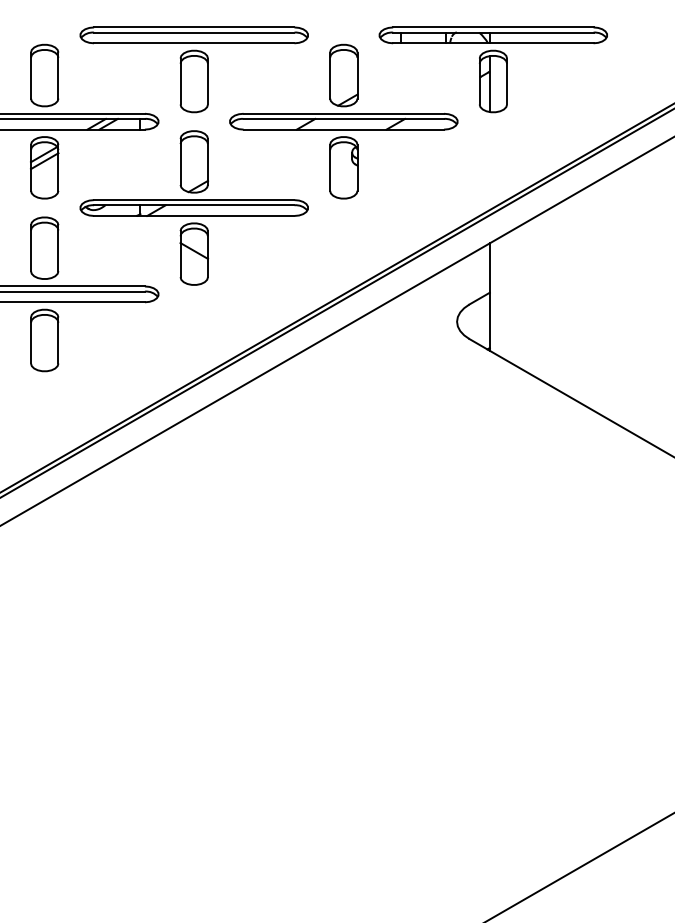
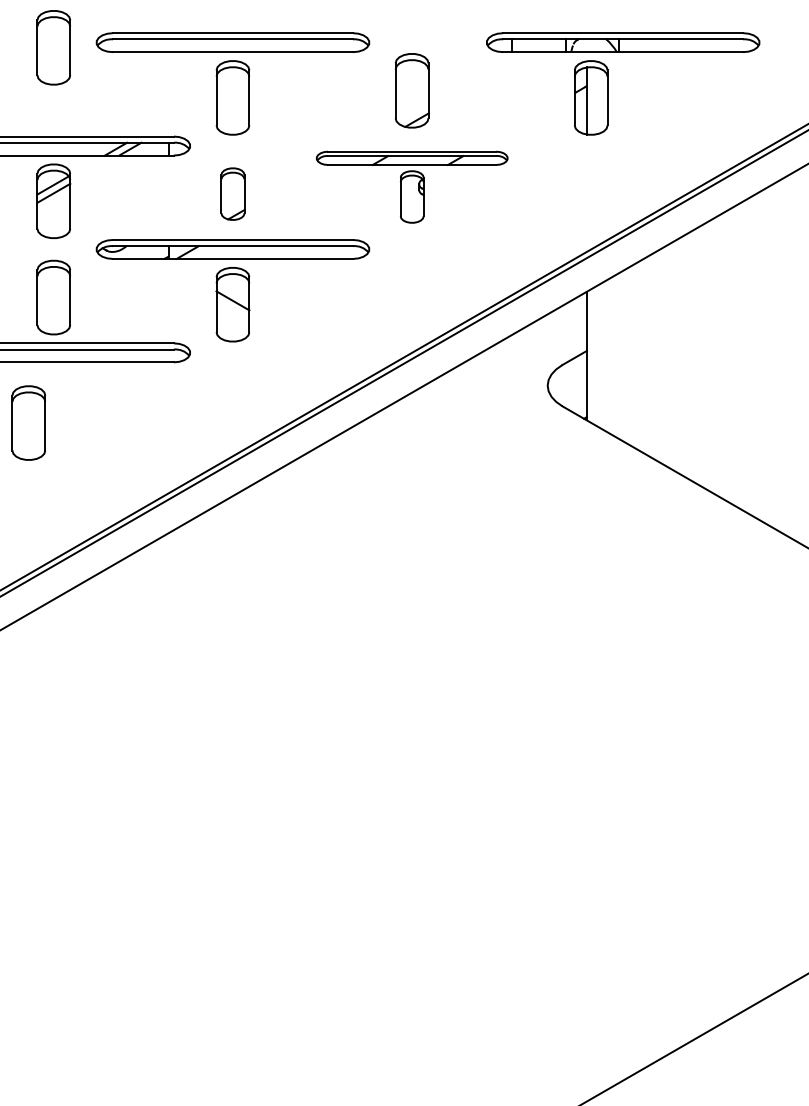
part: (493, 35) -> (623, 42), moved
part: (44, 75) -> (53, 47), moved
part: (344, 155) -> (412, 186), size x0.7
part: (193, 161) -> (232, 193), size x0.7
part: (44, 340) -> (28, 422), moved

